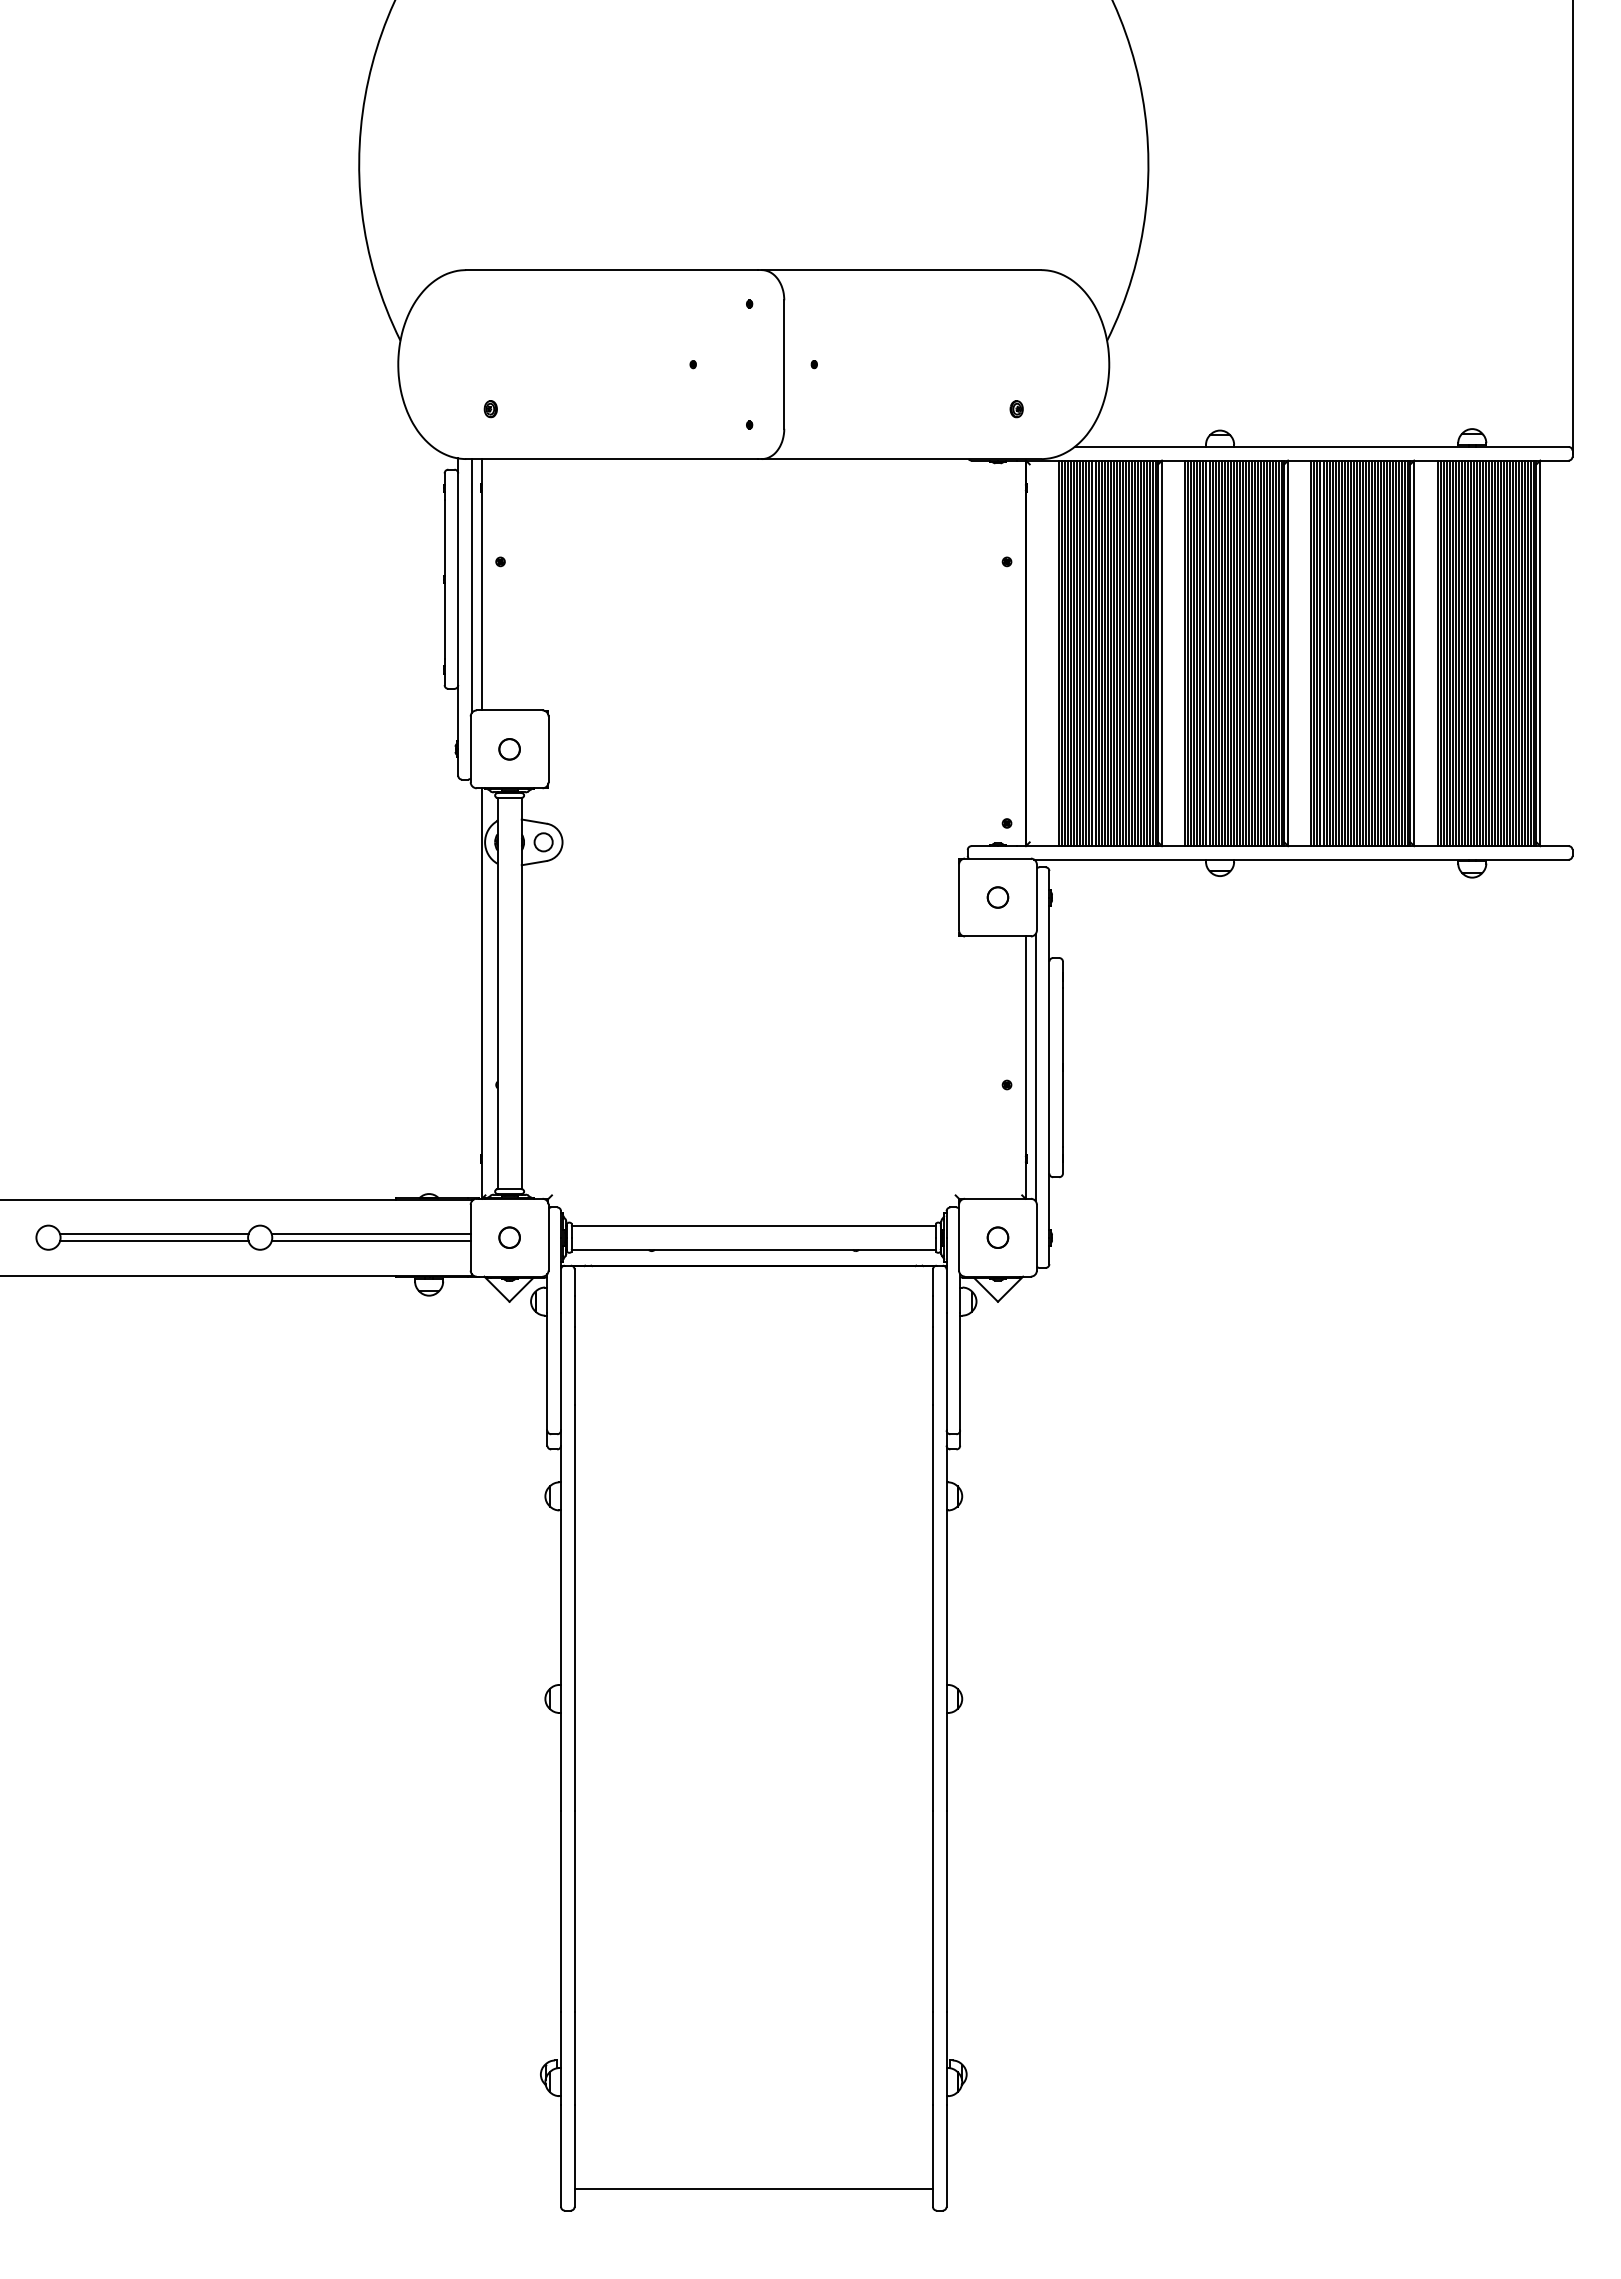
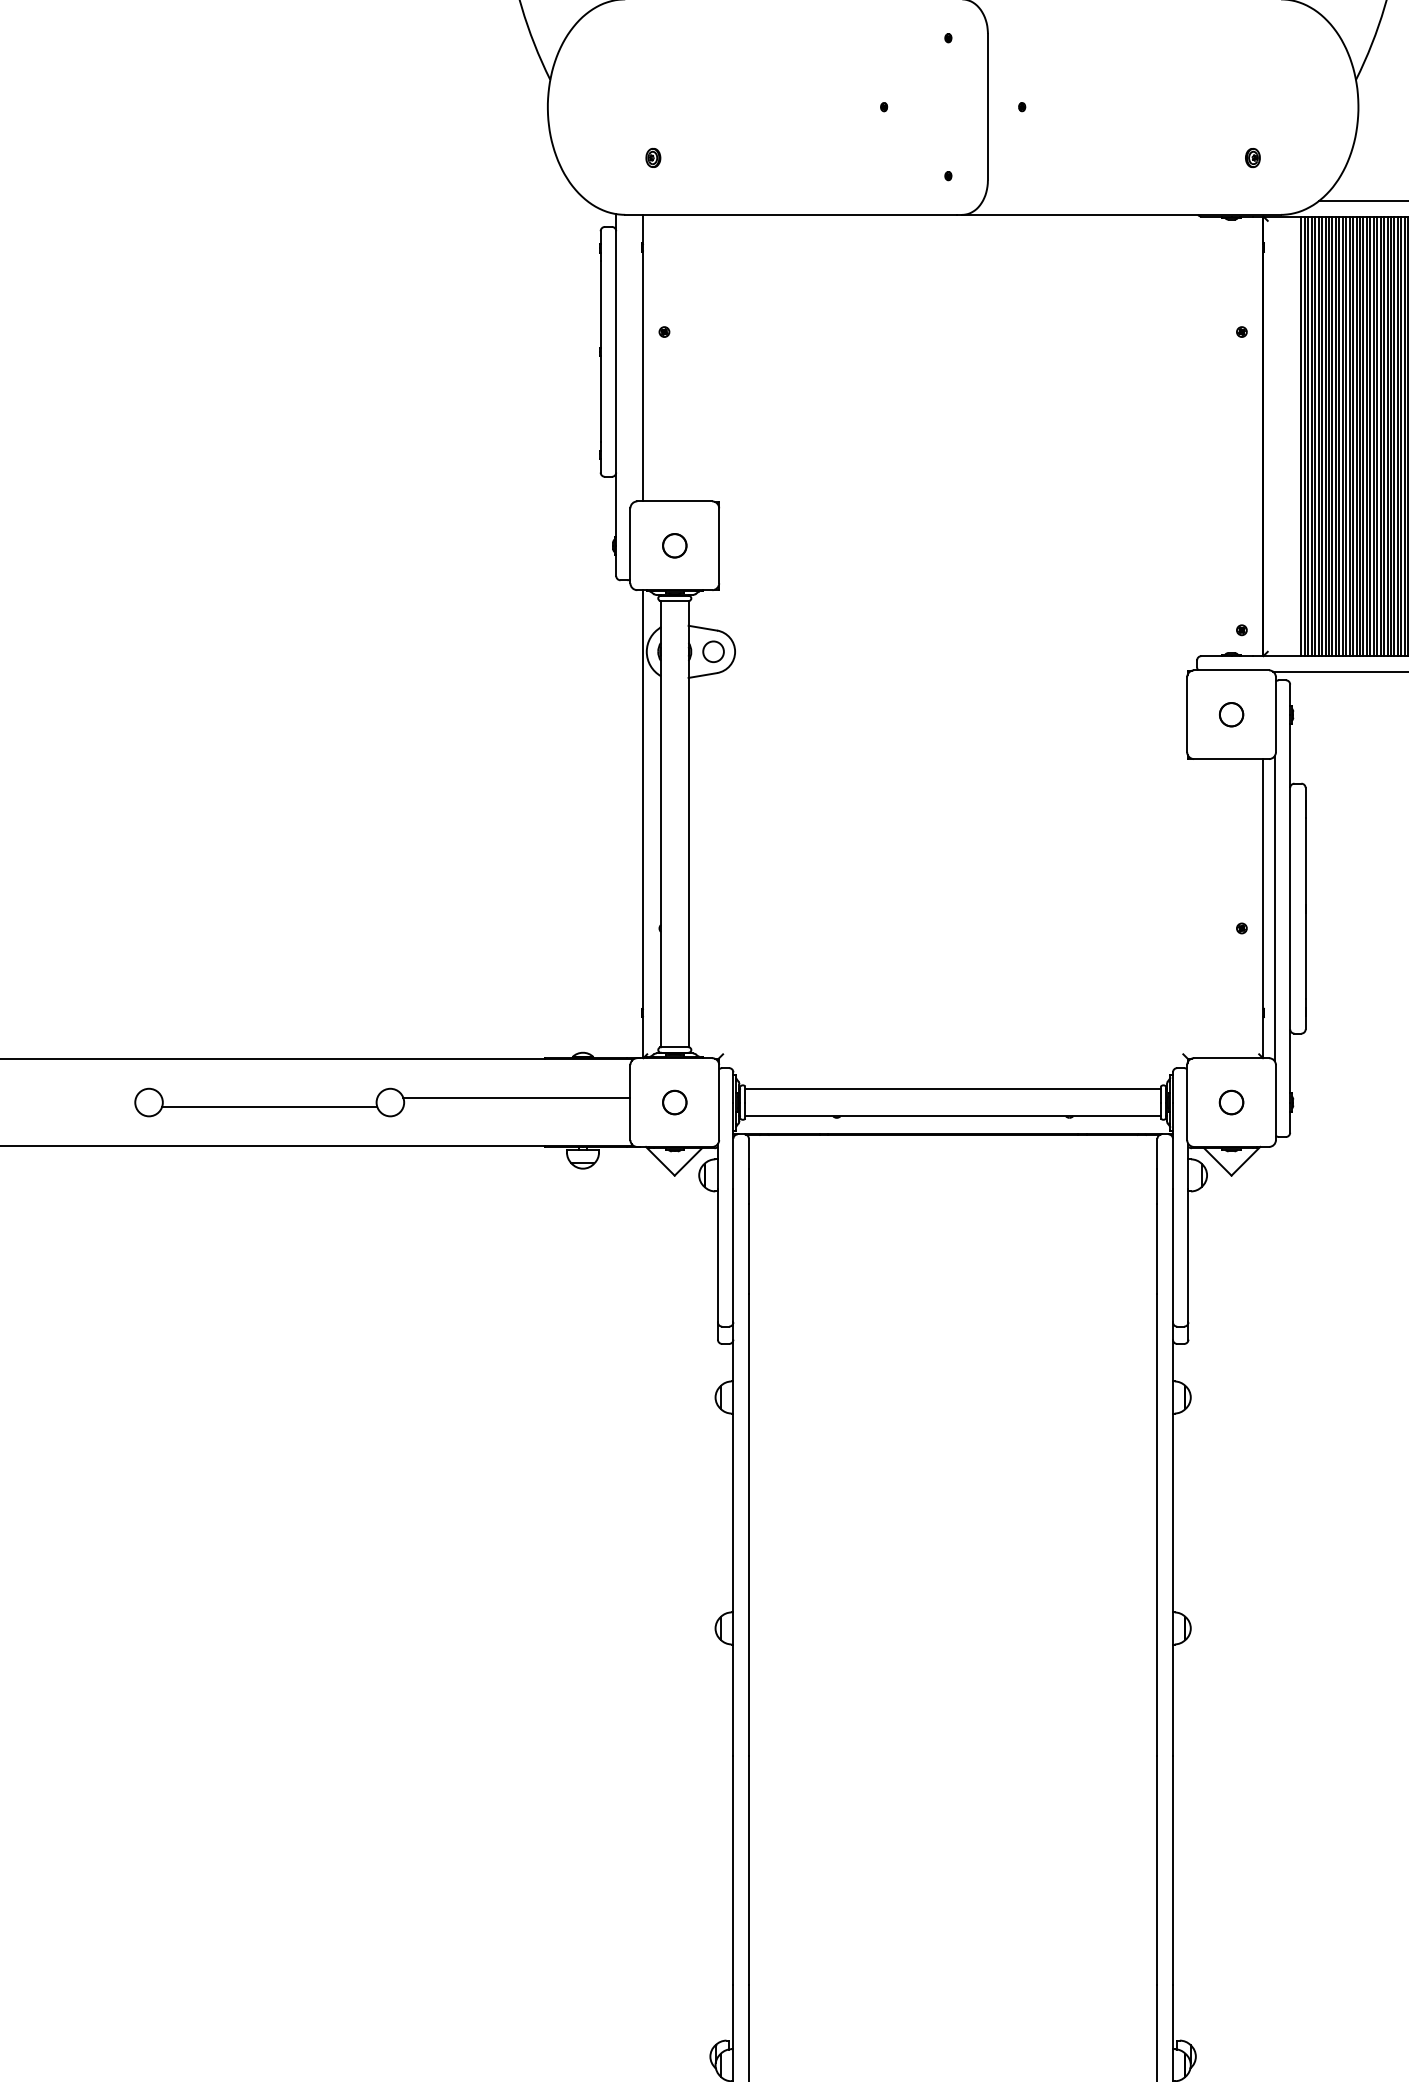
line: (471, 586) -> (631, 360), removed
line: (154, 1233) -> (269, 1097), removed
line: (370, 1241) -> (516, 1106), removed

